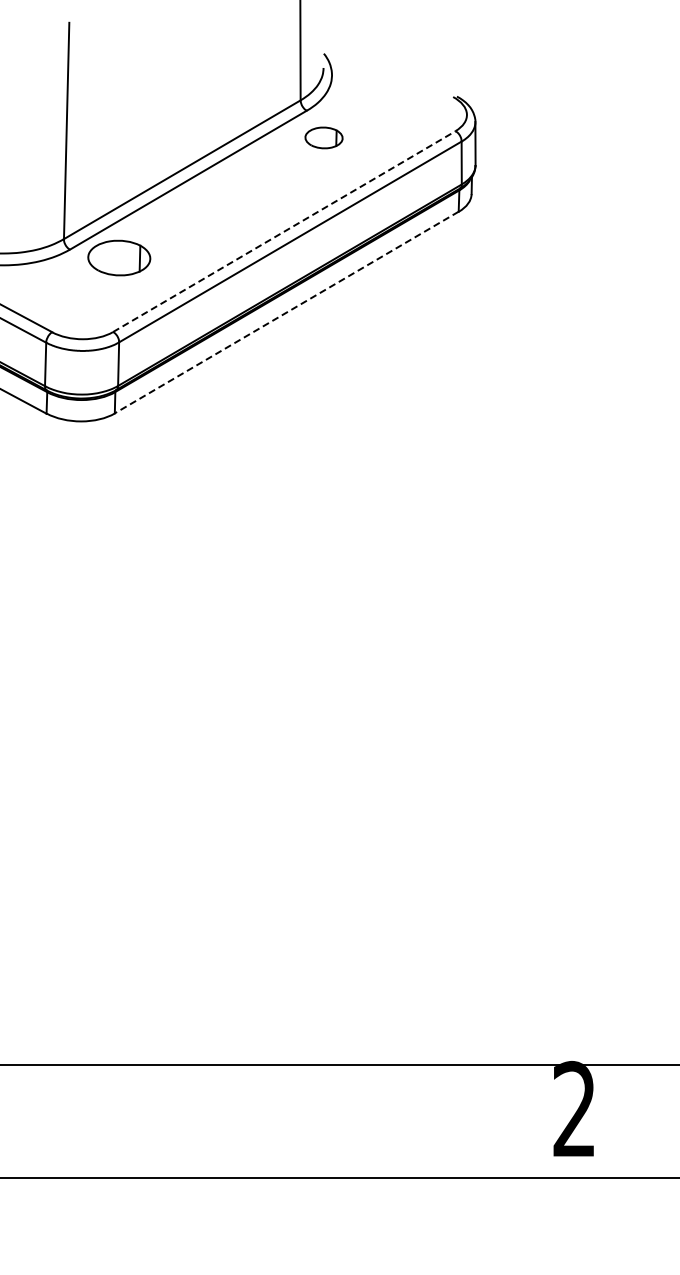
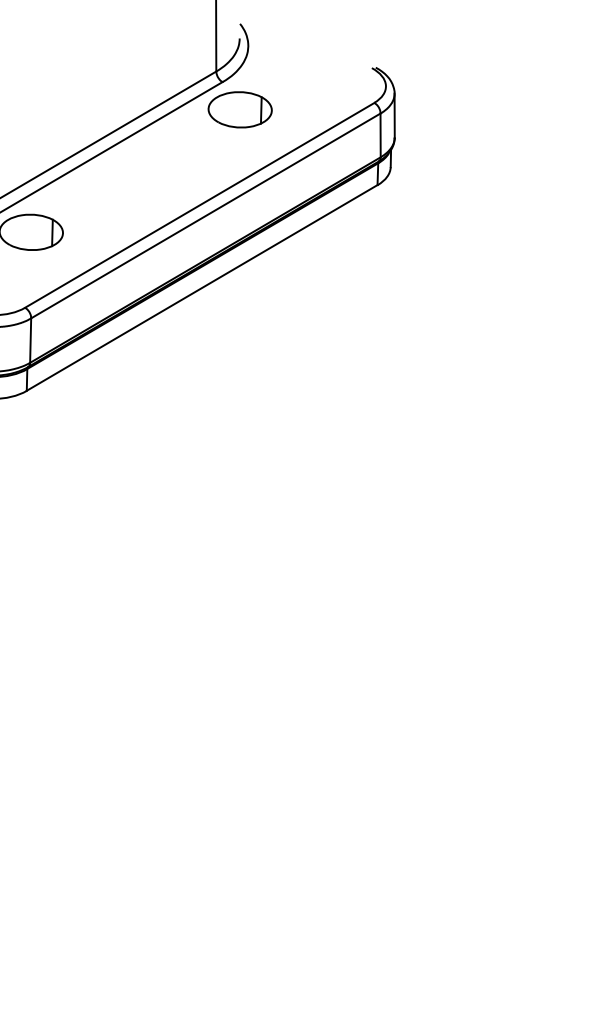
part: (323, 137) -> (239, 109), size x1.67
line: (284, 231) -> (199, 205), dashed -> solid
line: (286, 312) -> (201, 287), dashed -> solid

